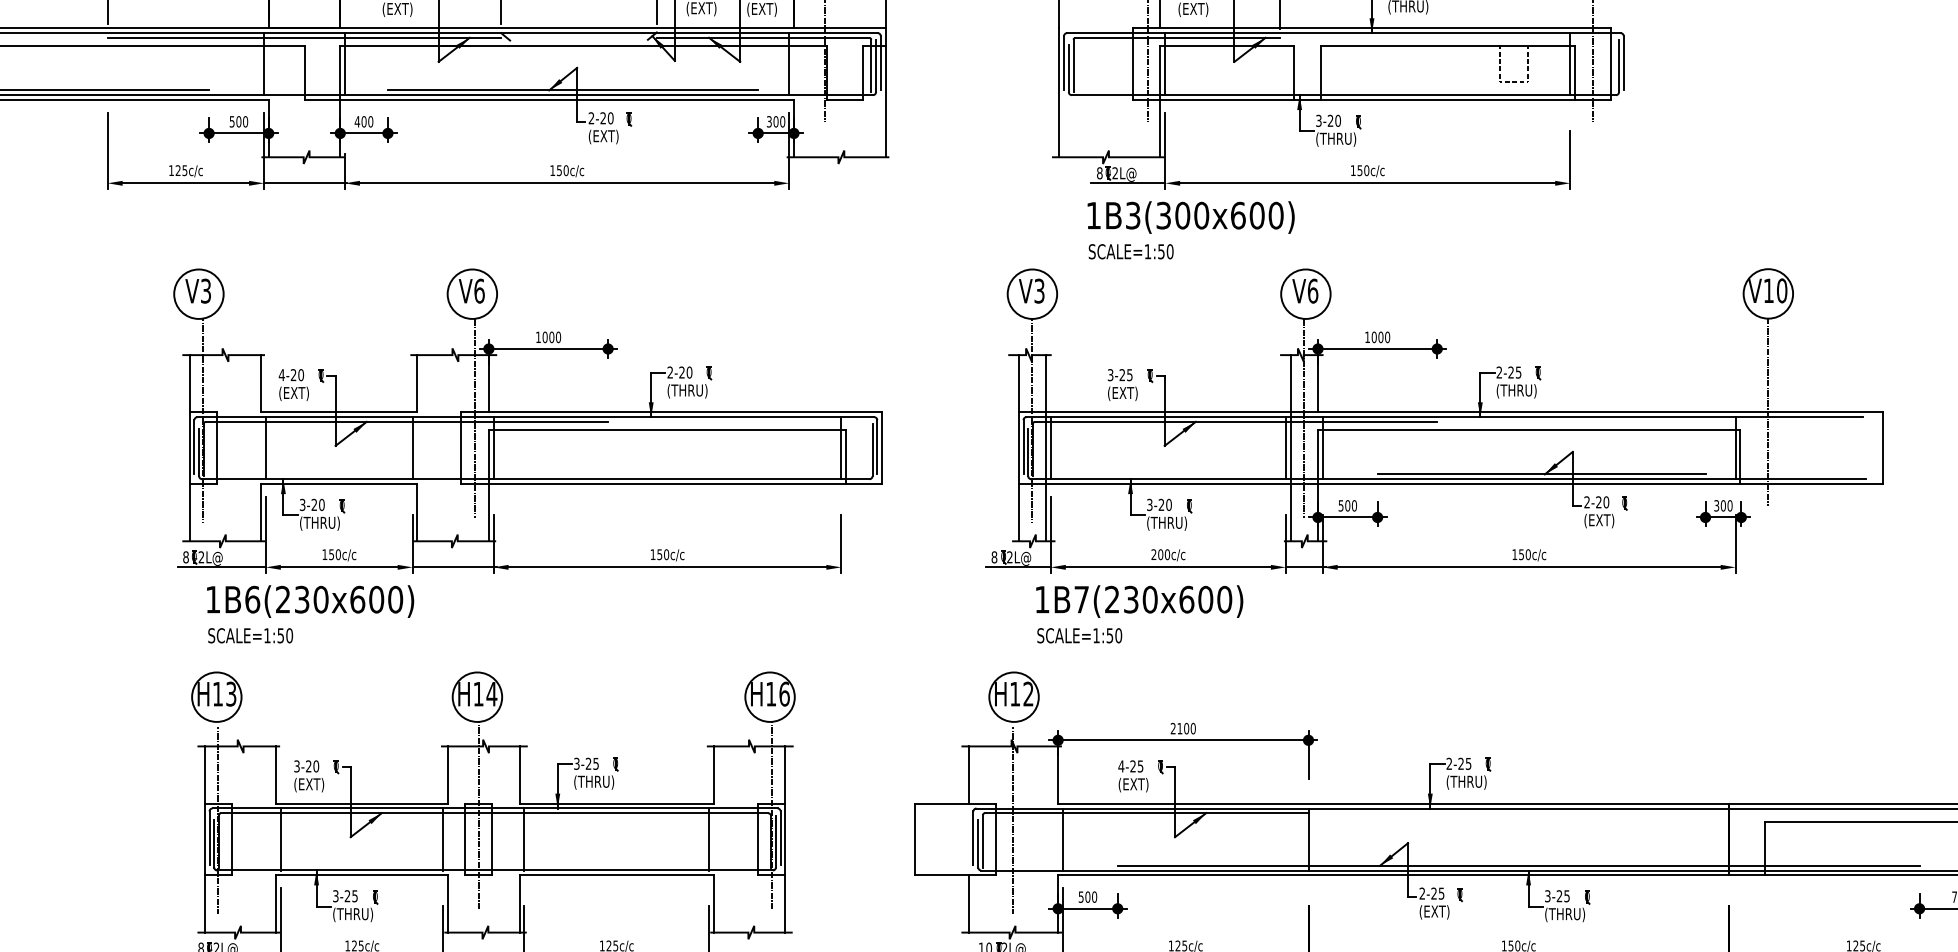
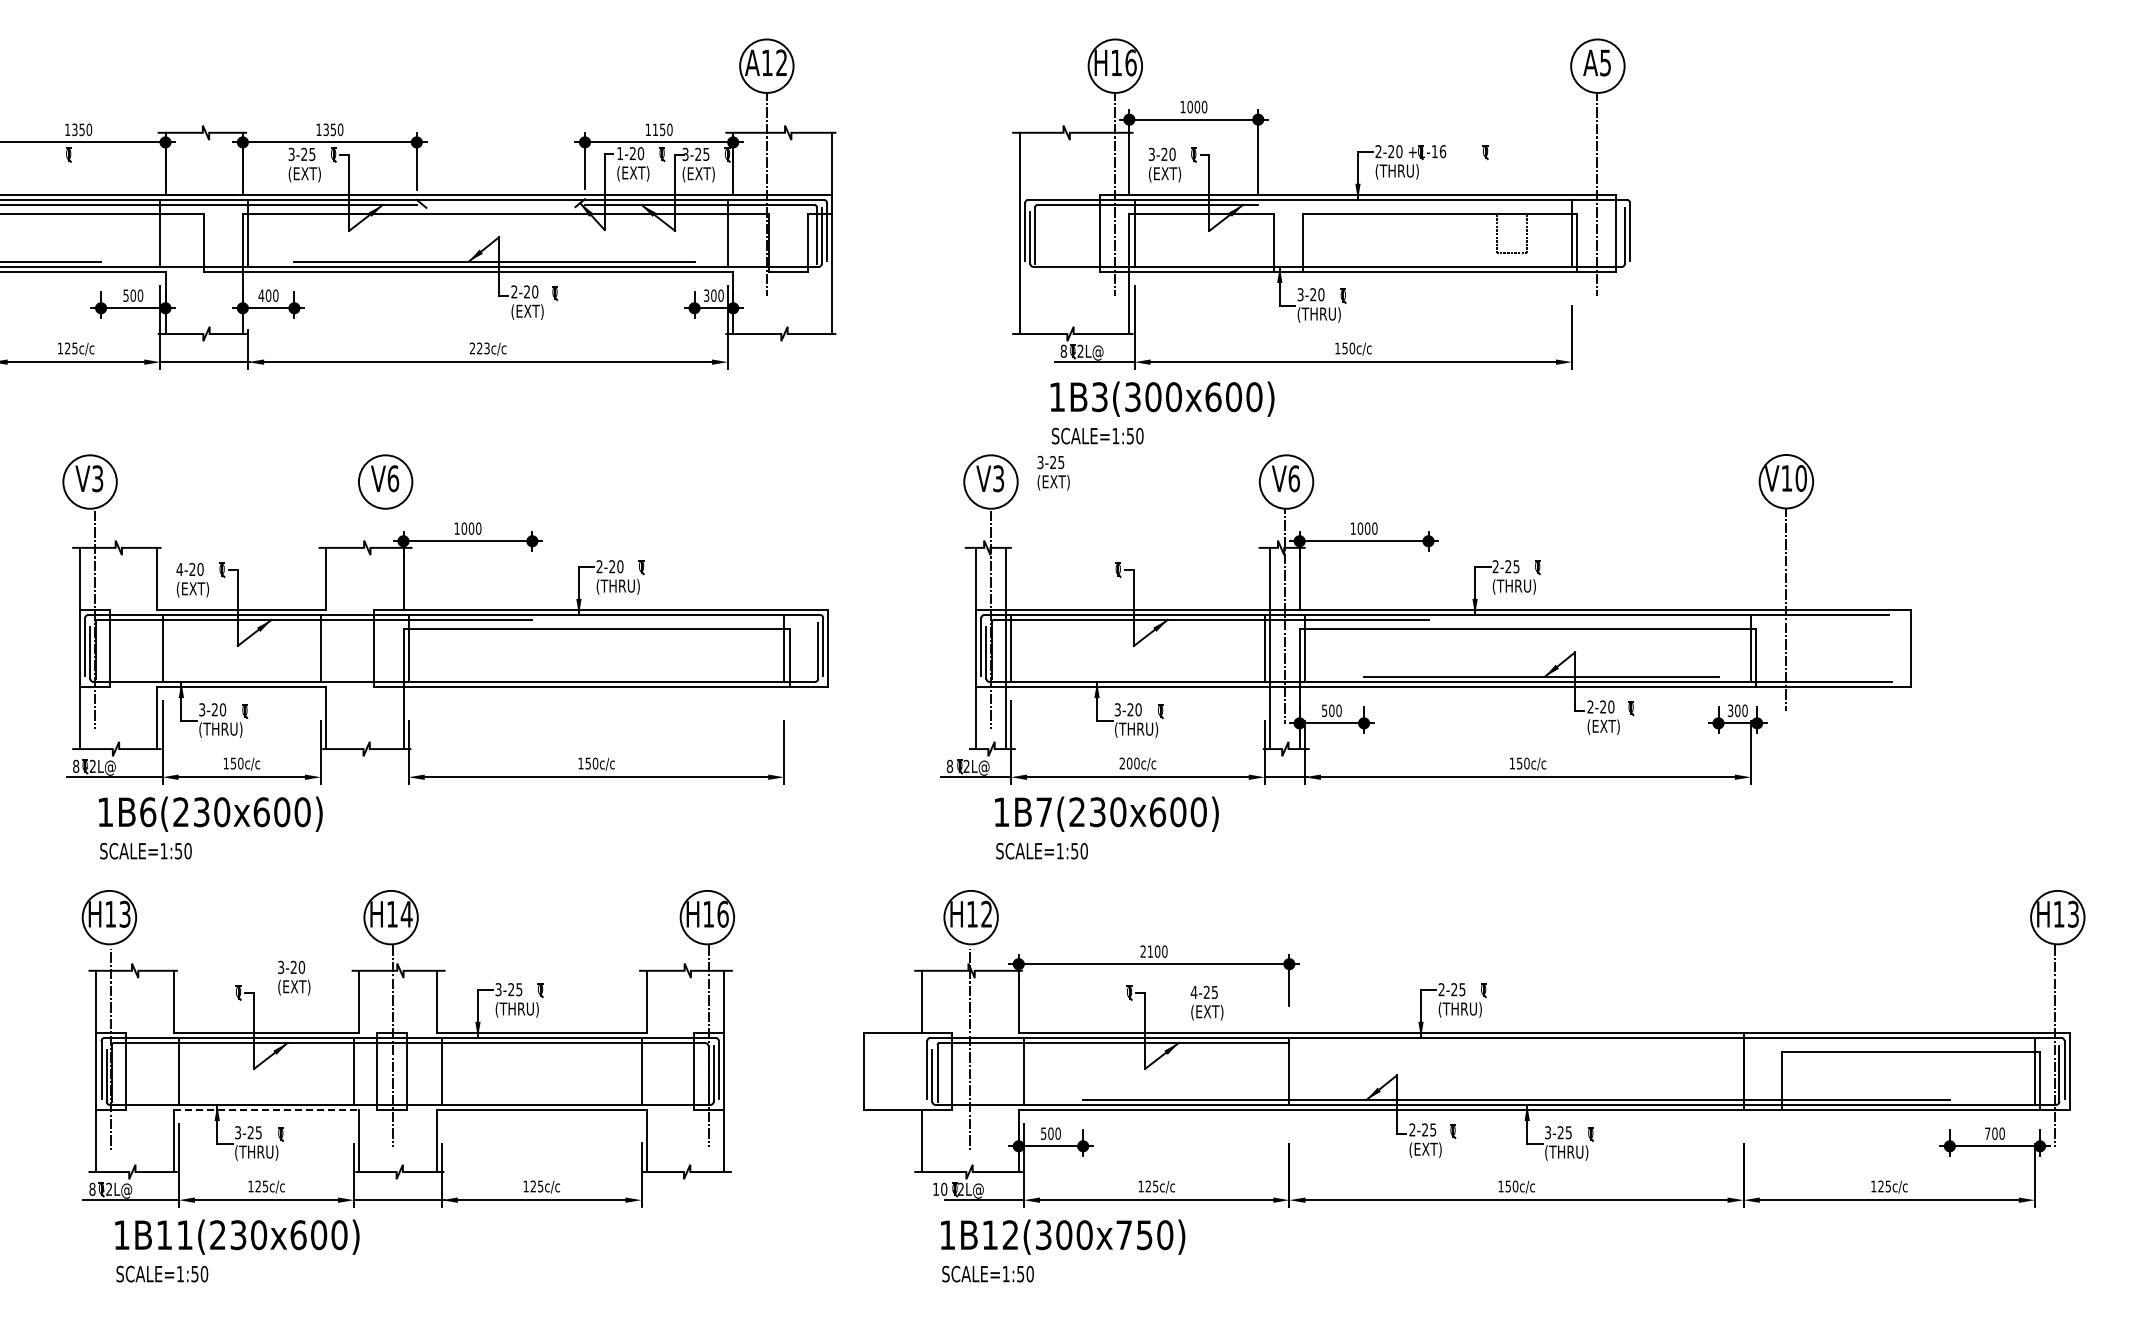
text: (559, 170) -> (479, 348), 150c/c -> 223c/c
text: (1122, 384) -> (1053, 472), moved
line: (475, 418) -> (388, 616), removed
line: (454, 567) -> (366, 777), removed
text: (309, 775) -> (294, 977), moved
text: (1132, 775) -> (1206, 1002), moved
line: (362, 875) -> (266, 1110), solid -> dashed

